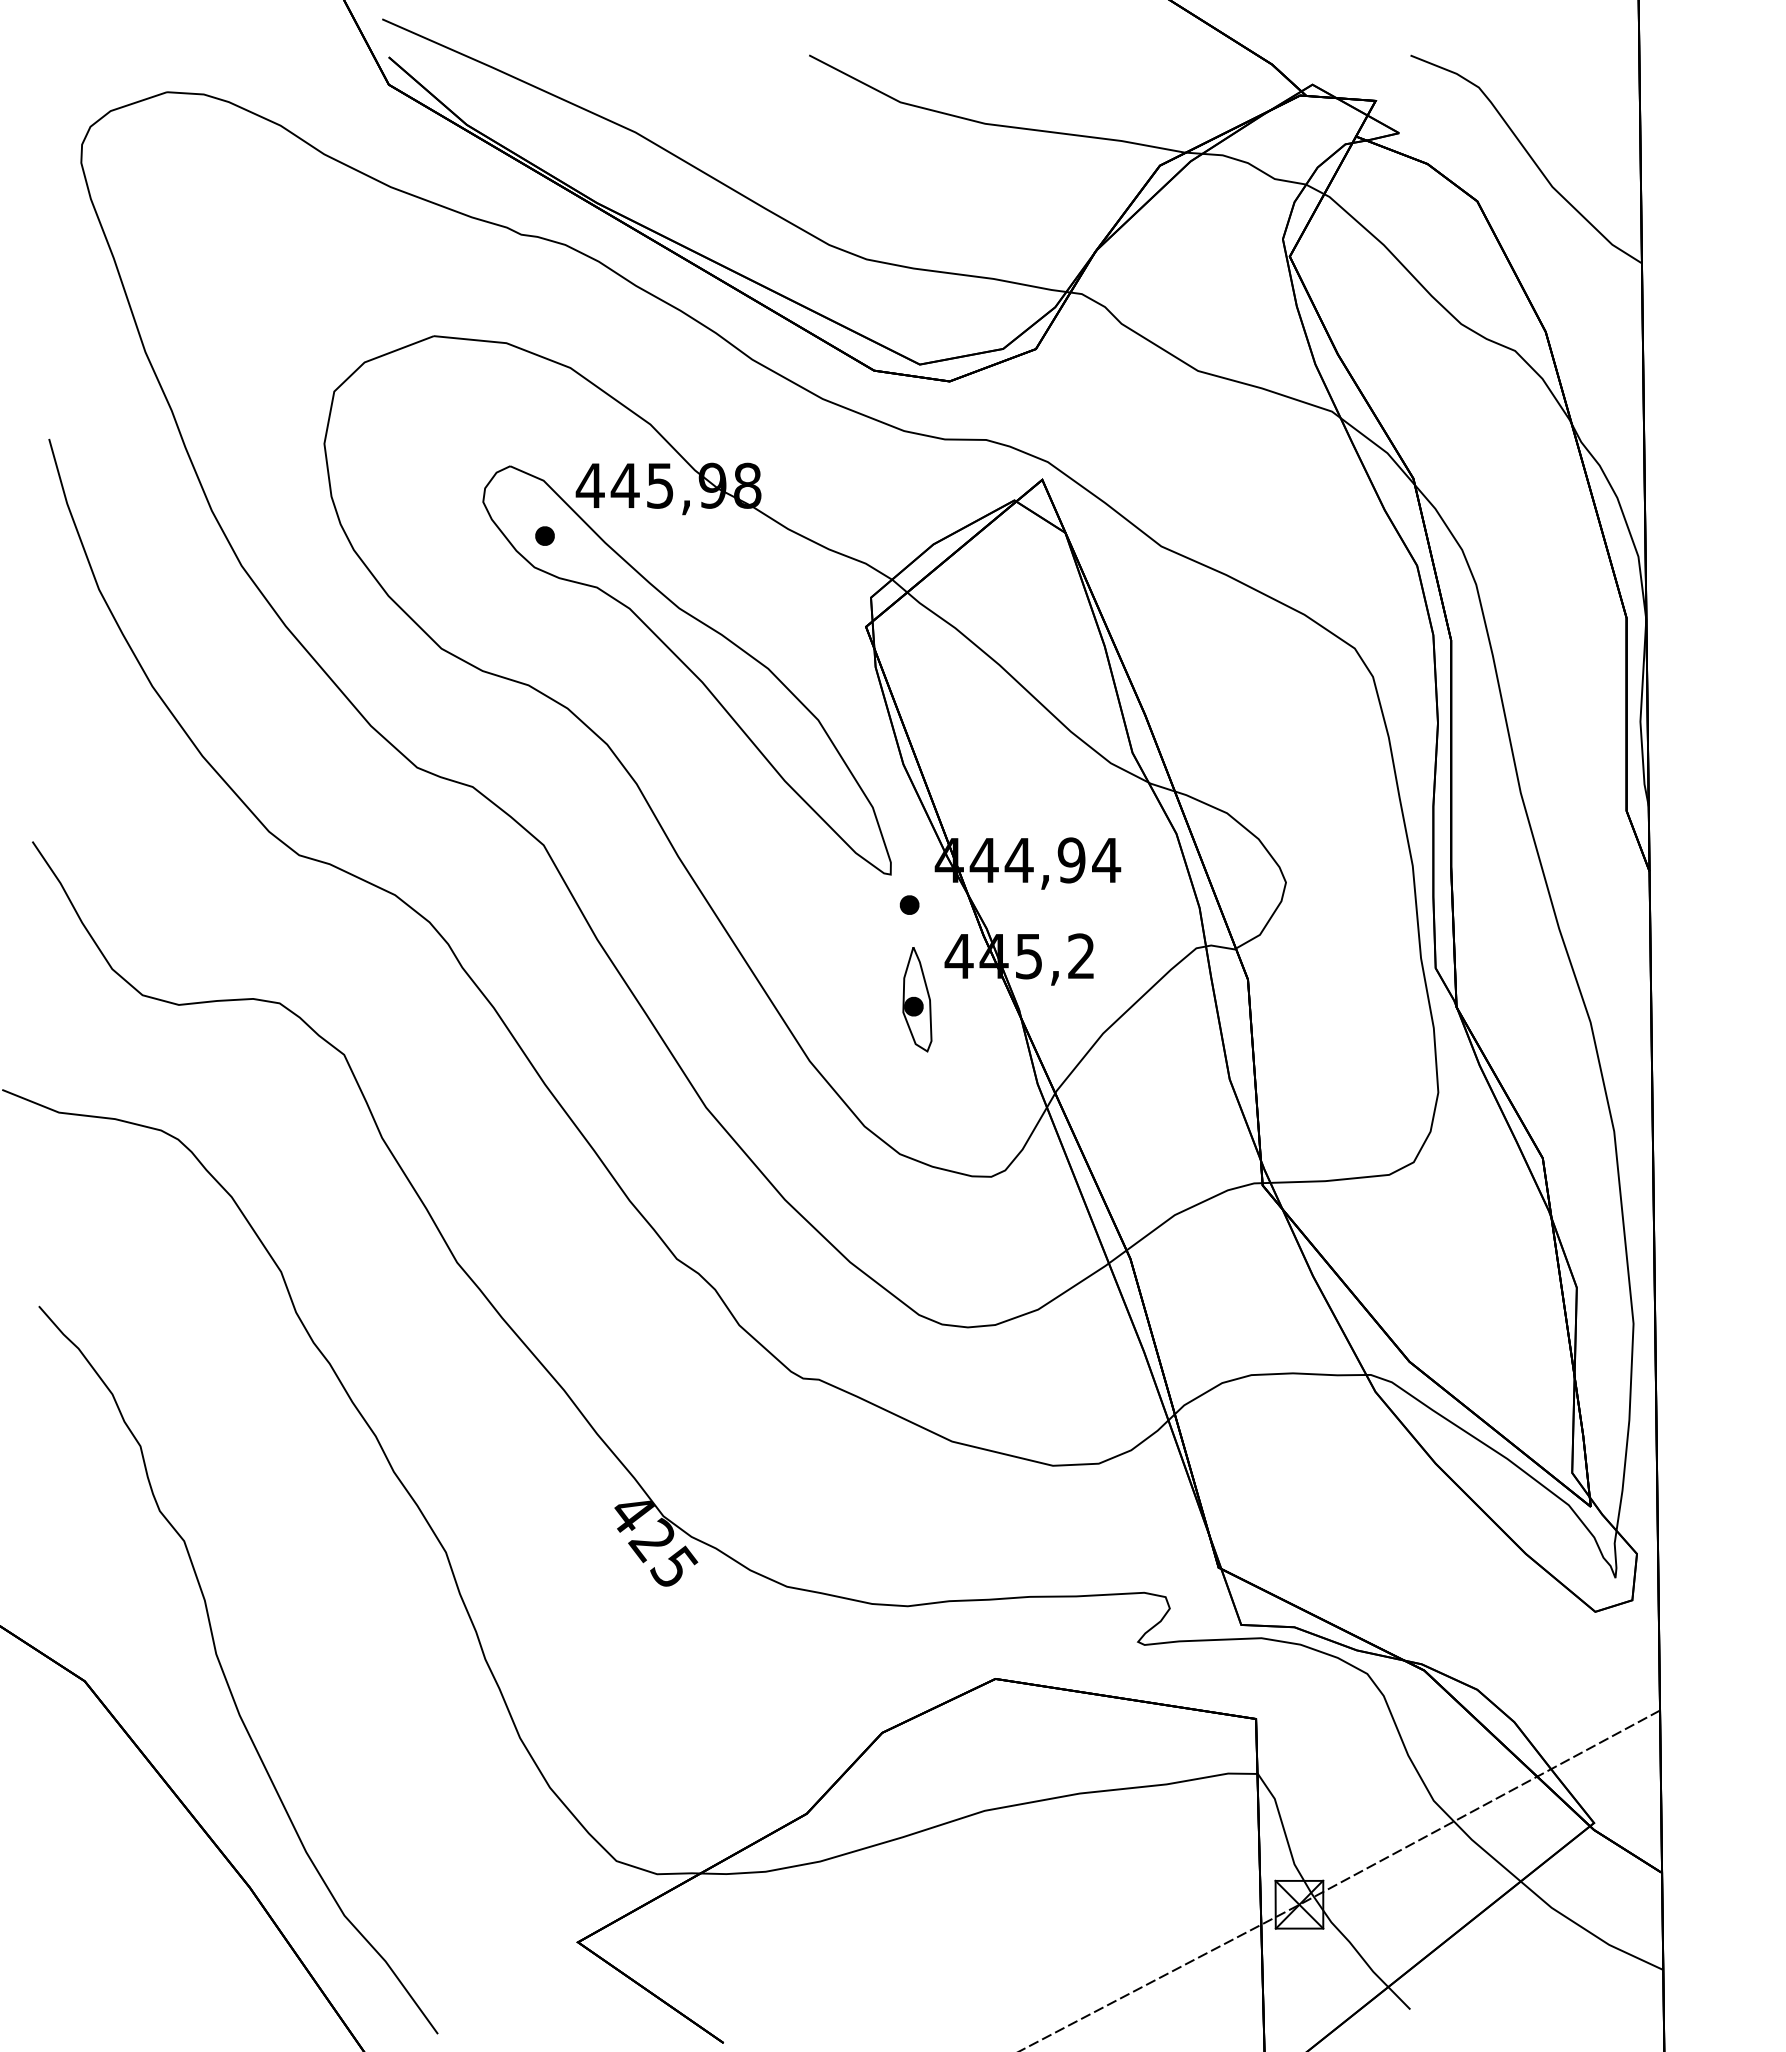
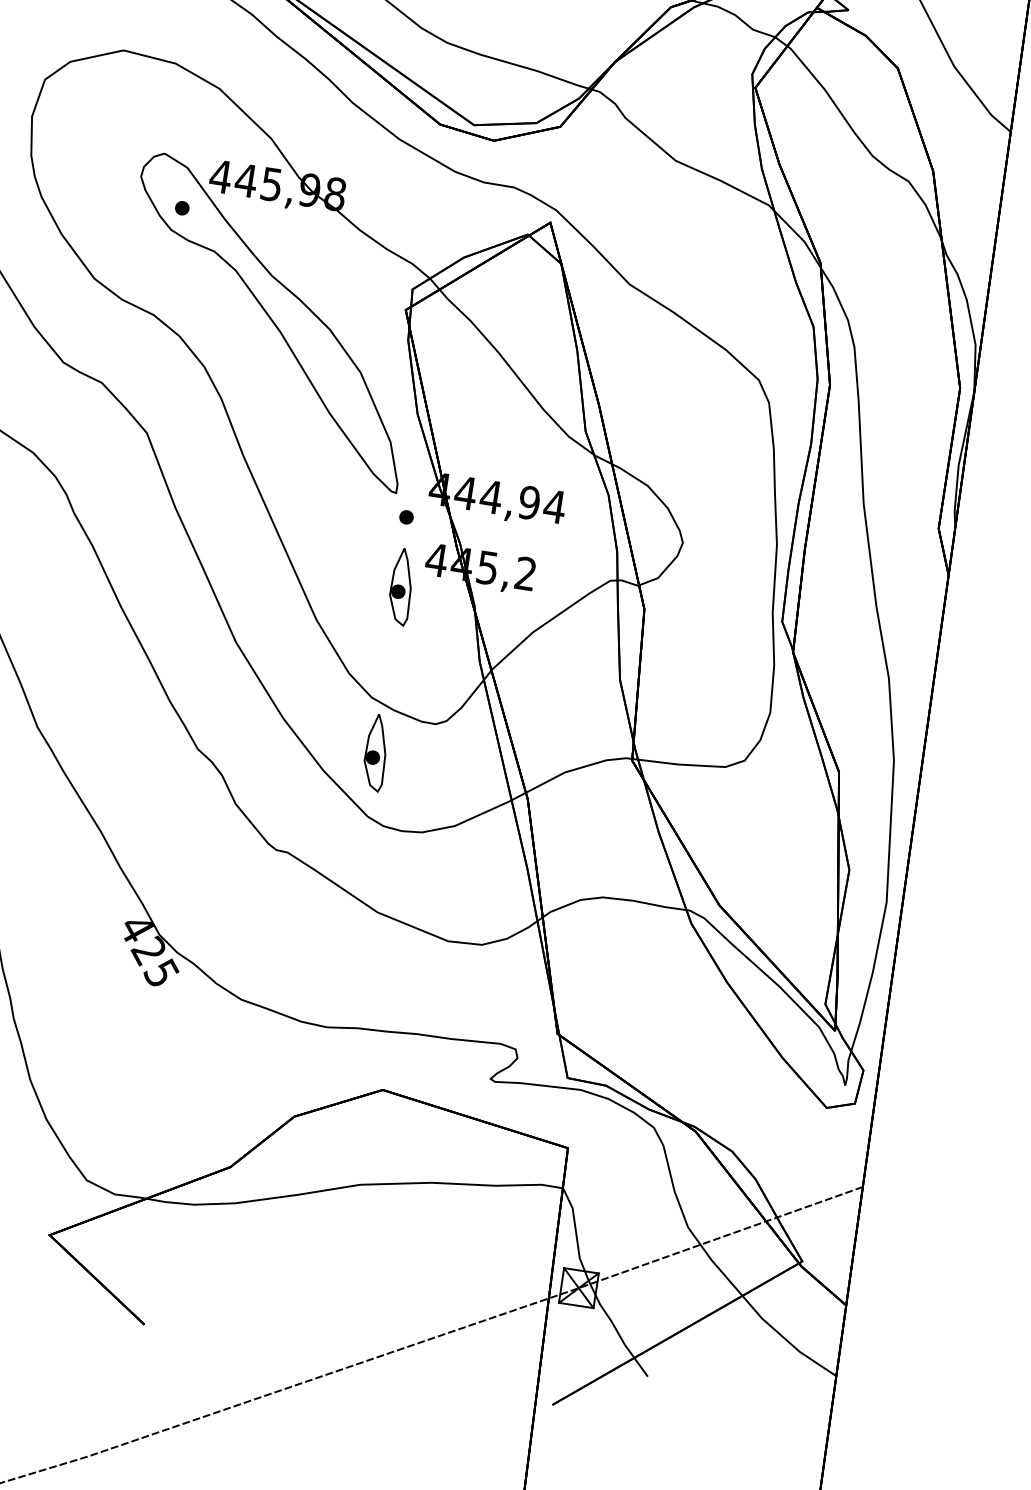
part: (917, 1227) -> (376, 752), added

